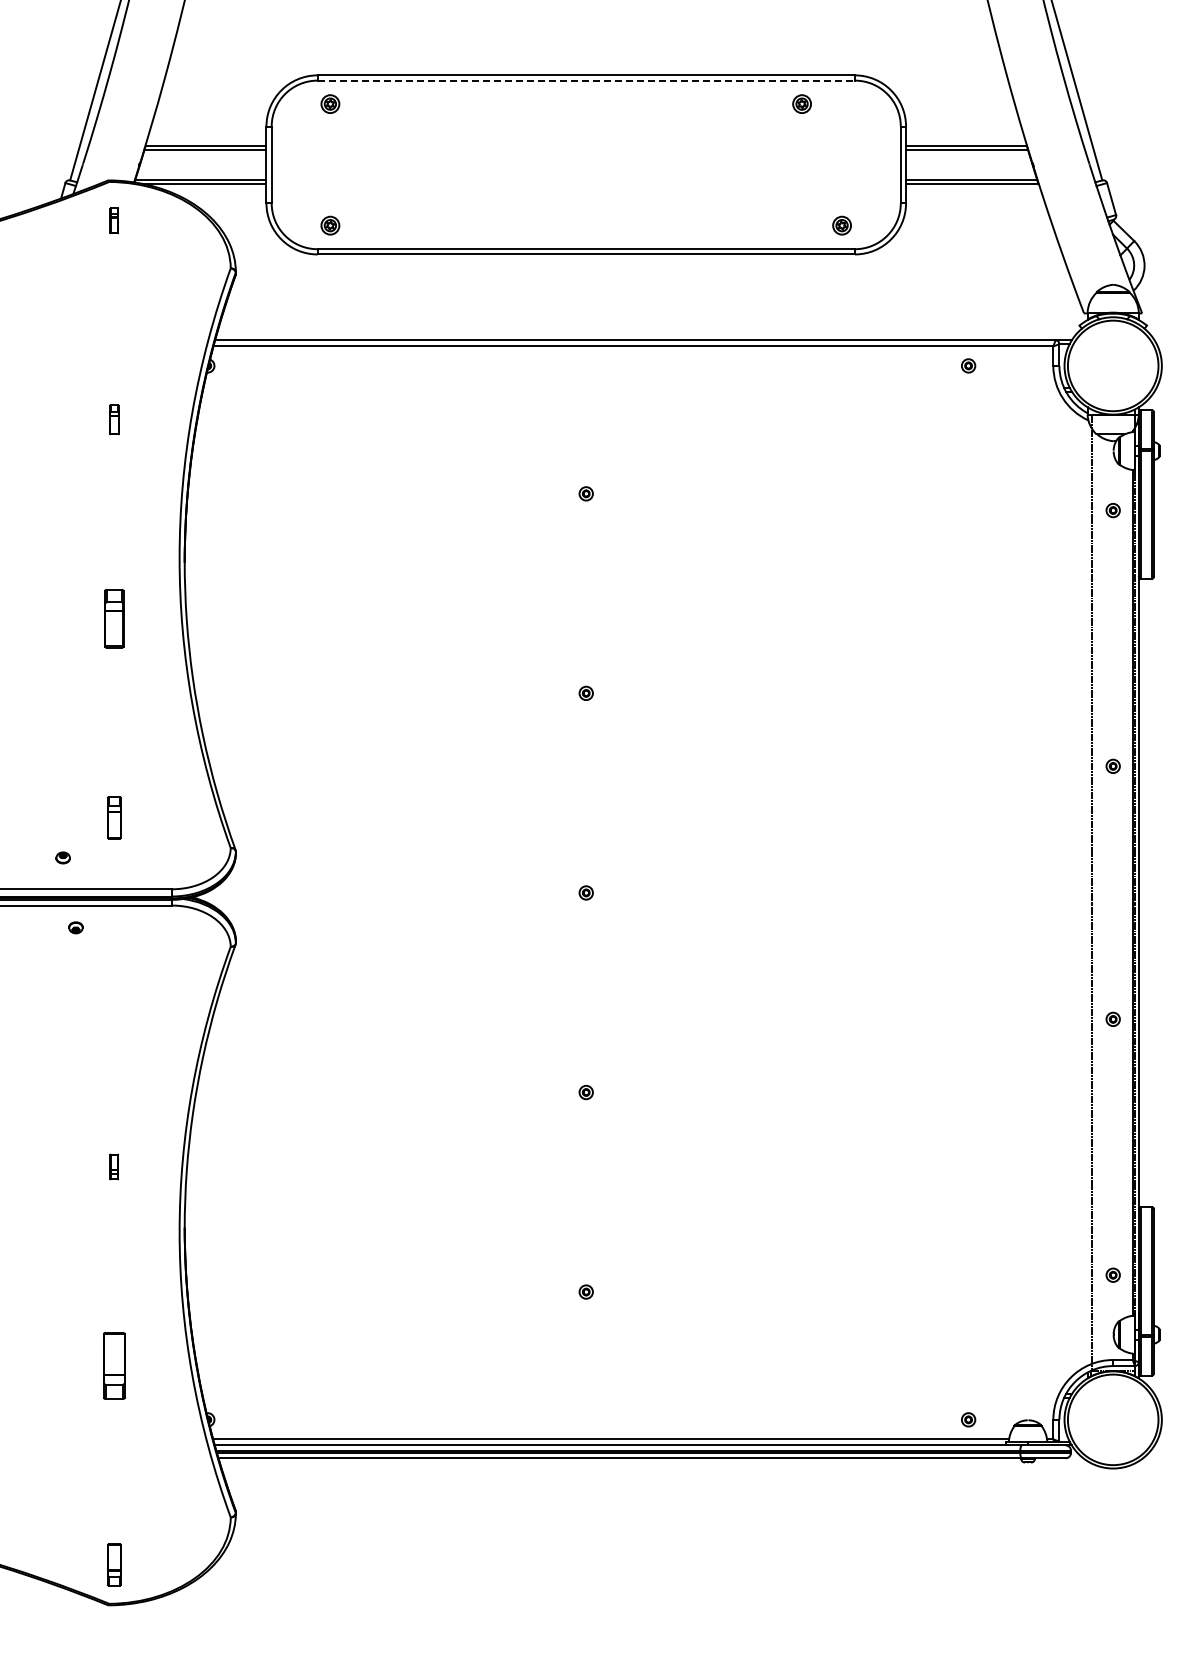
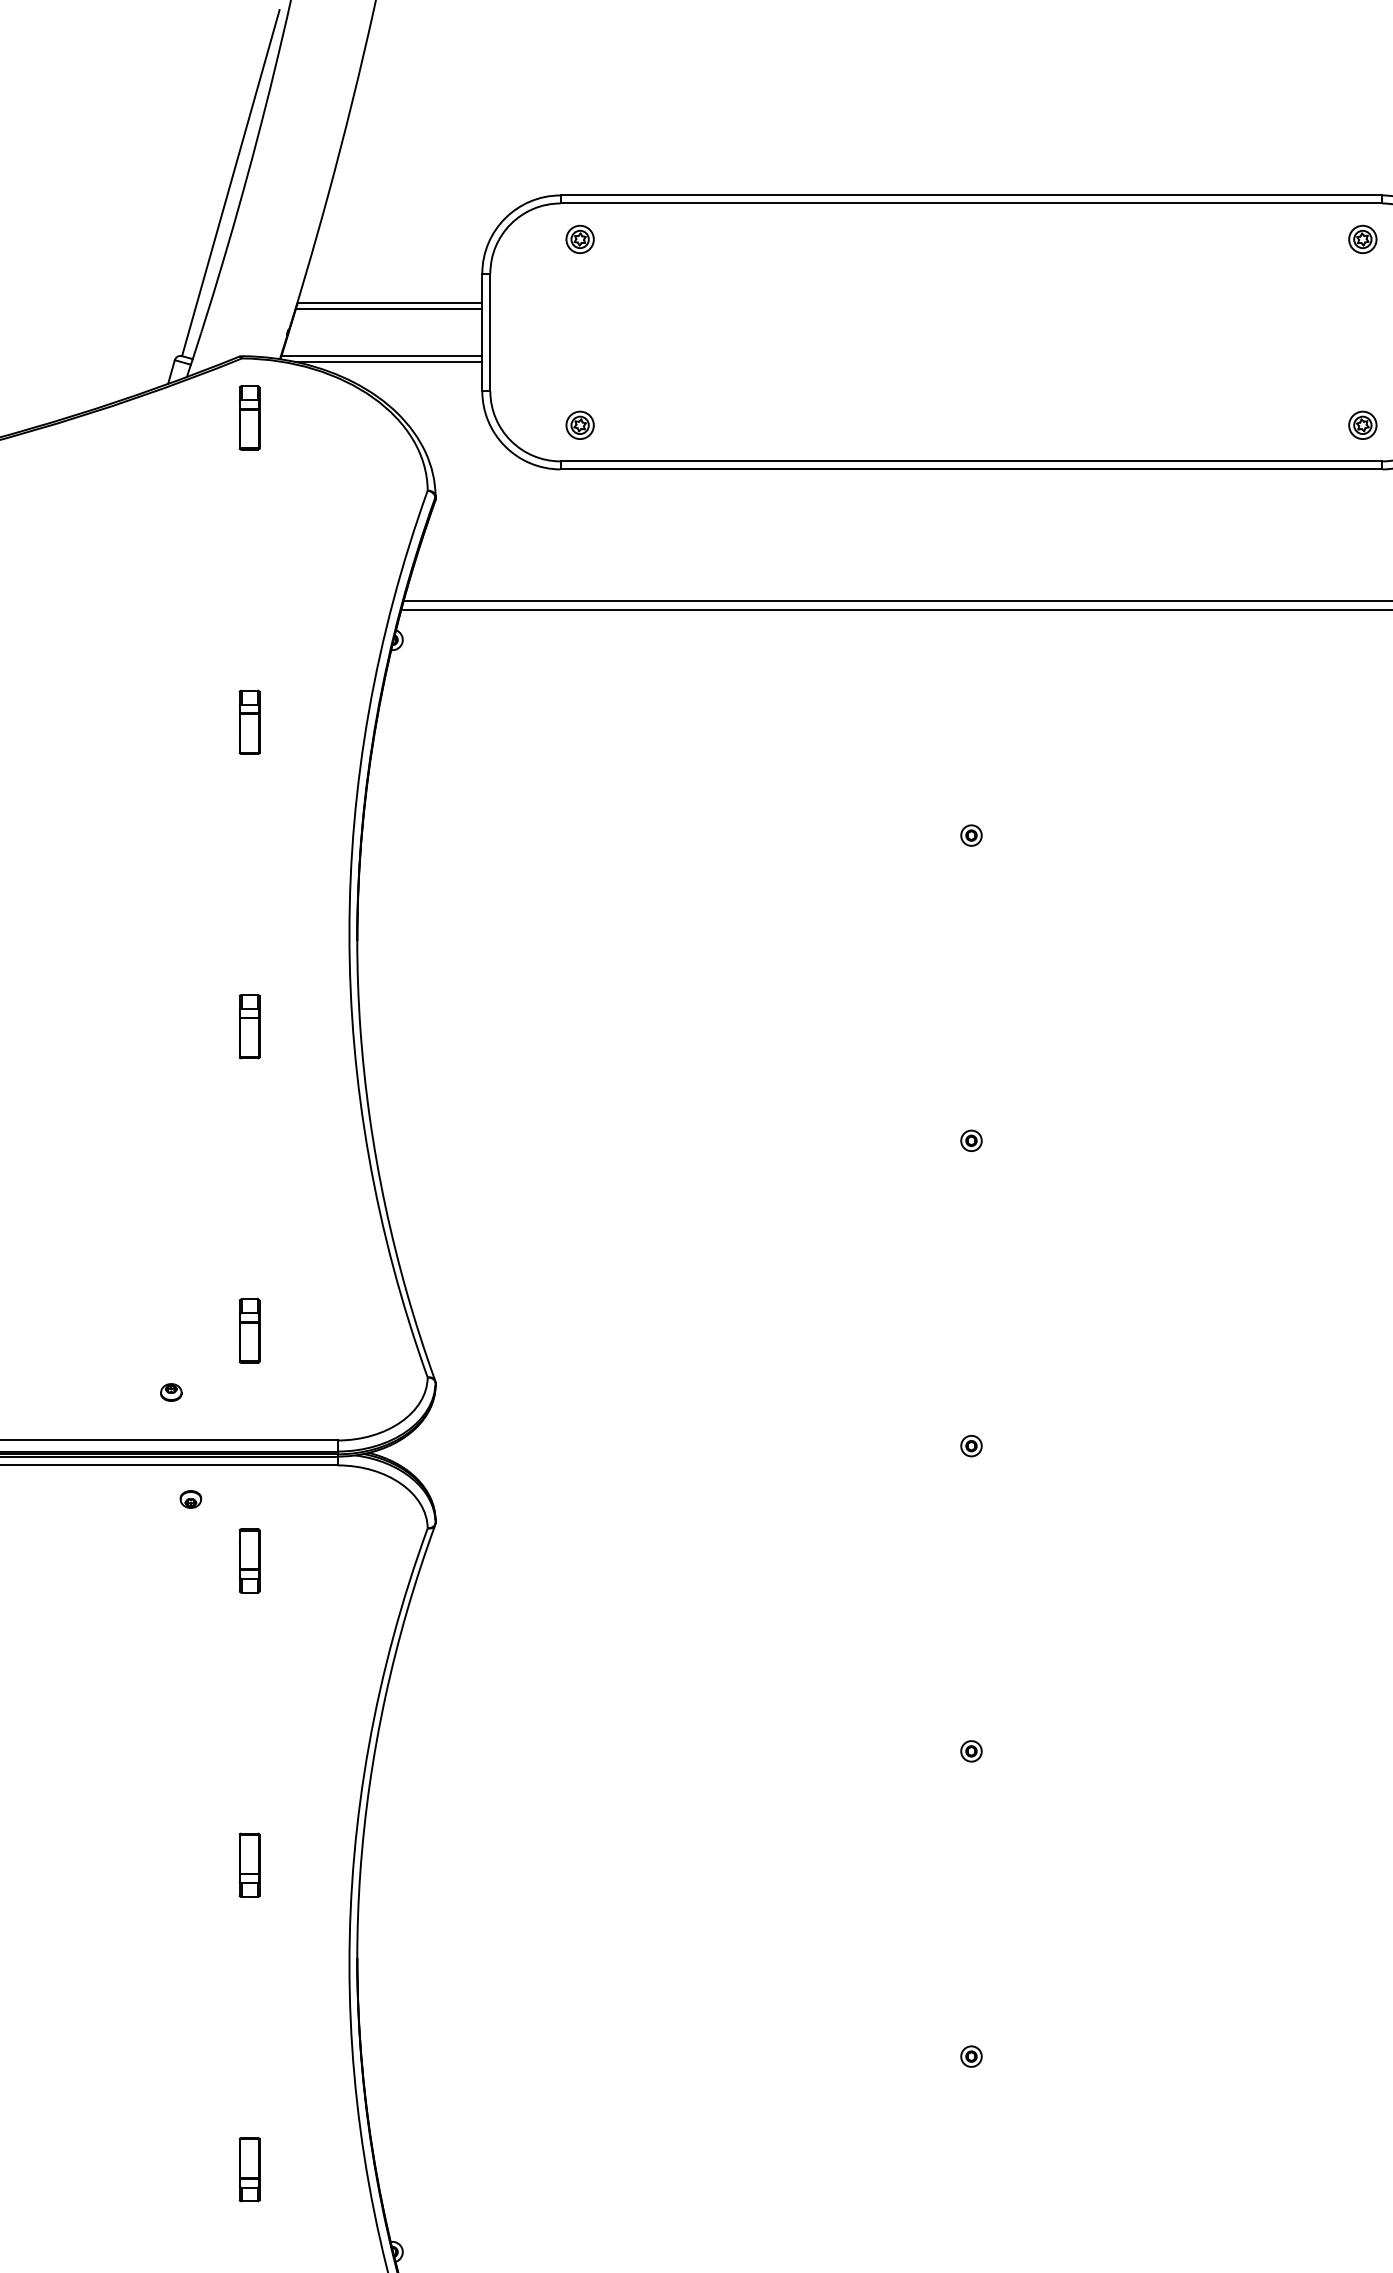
line: (586, 80) -> (971, 203), dashed -> solid
part: (801, 103) -> (1361, 238), moved
part: (114, 220) -> (249, 417), size x1.67
part: (114, 419) -> (249, 721), size x1.43
part: (114, 618) -> (249, 1026), size x0.71
part: (114, 967) -> (249, 1560), added
part: (114, 1166) -> (249, 1864), size x1.67
part: (114, 1365) -> (249, 2168), size x0.62

